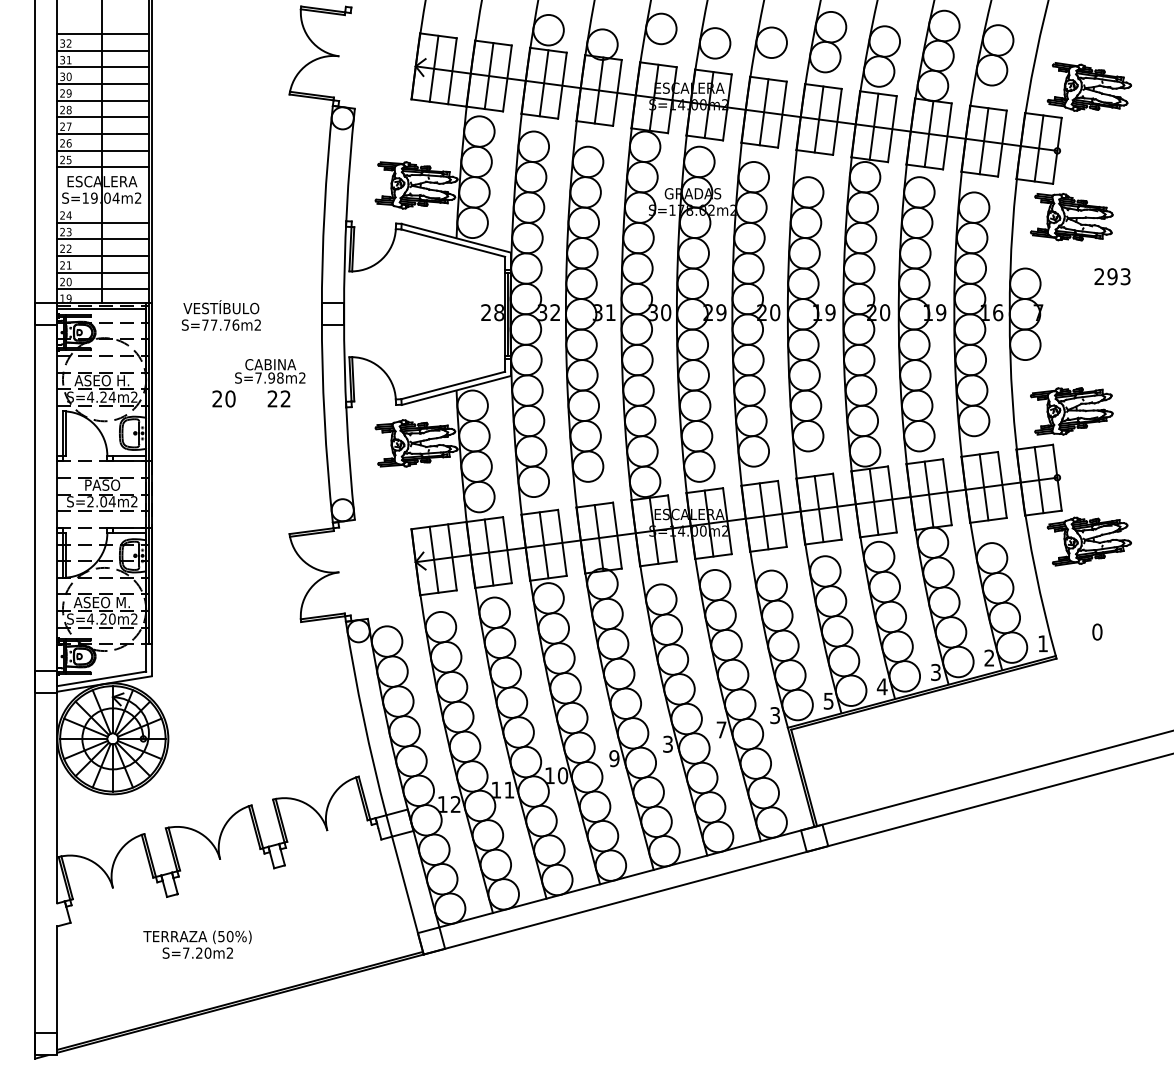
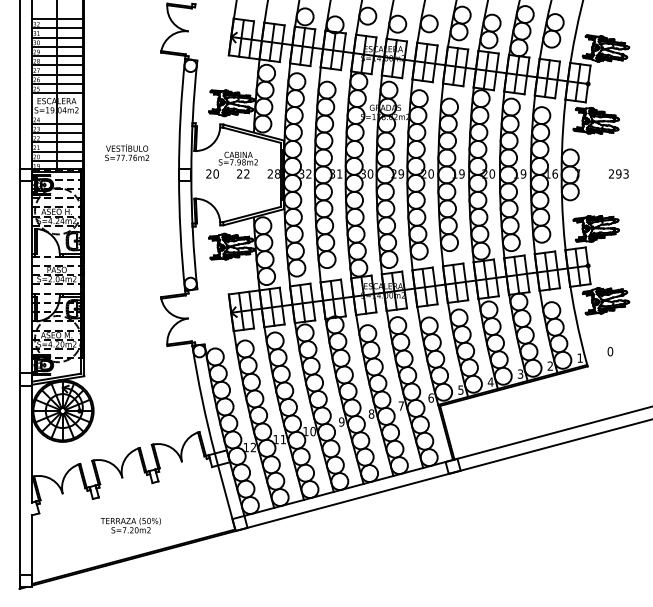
text: (1111, 275) -> (618, 173), moved
text: (220, 315) -> (126, 152), moved
text: (258, 381) -> (231, 164), moved
text: (773, 714) -> (430, 397), 3 -> 6
text: (667, 743) -> (371, 413), 3 -> 8
text: (196, 944) -> (130, 525), moved

